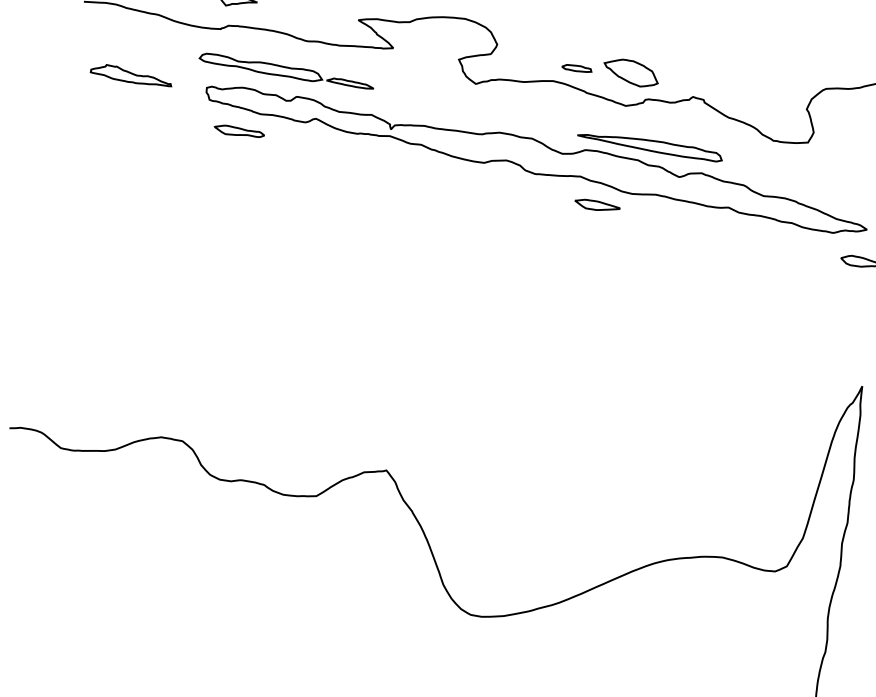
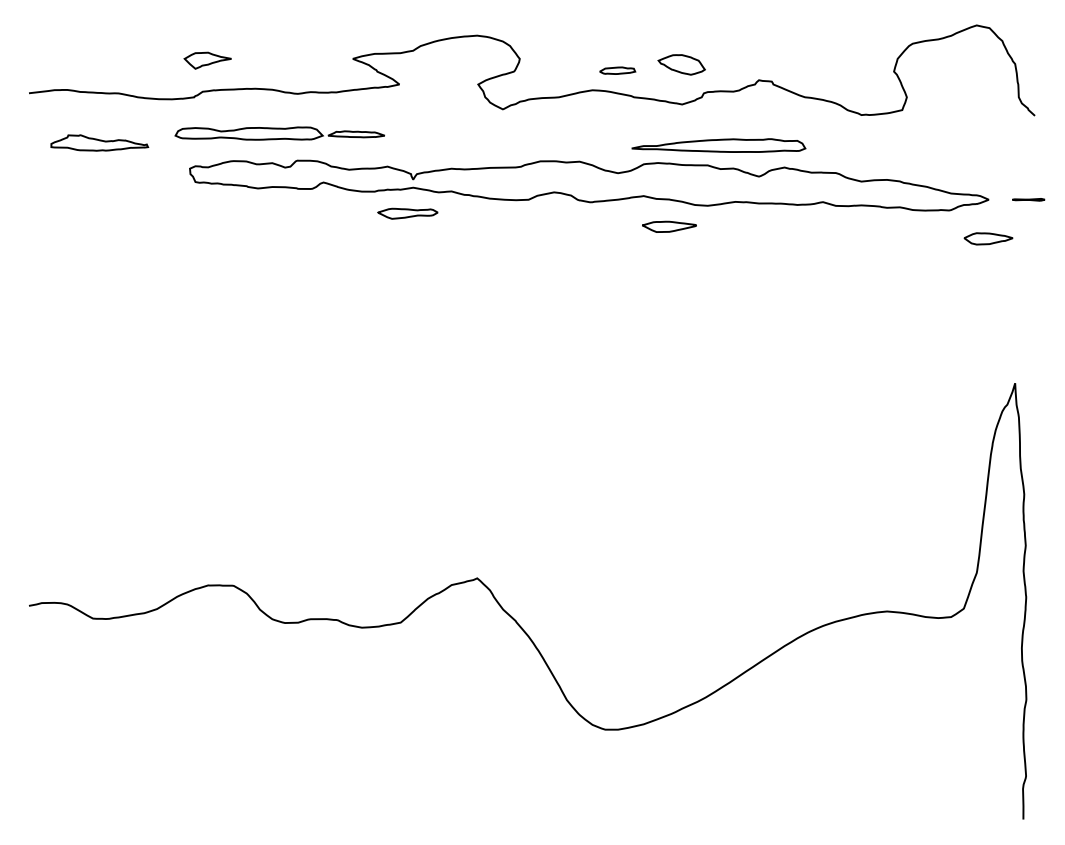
part: (630, 72) -> (681, 64), size x0.7
part: (131, 75) -> (99, 142), moved
part: (239, 131) -> (407, 213), moved

